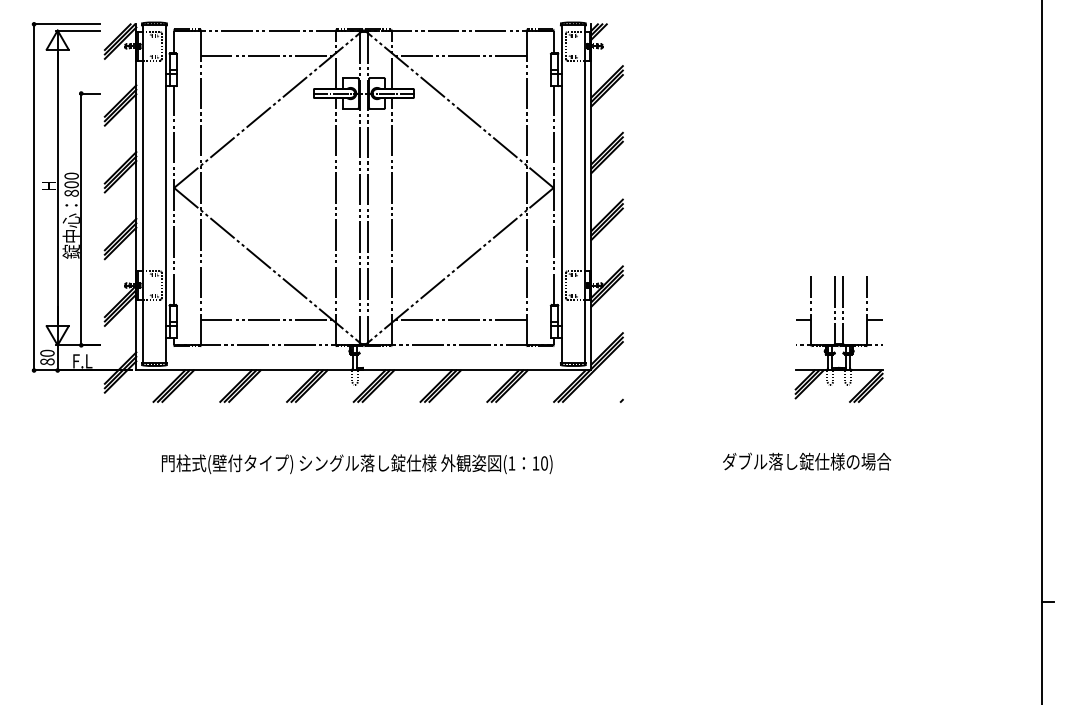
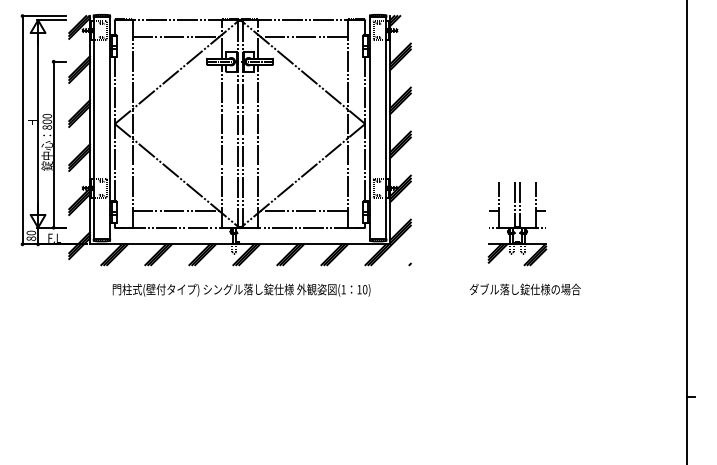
part: (839, 340) -> (517, 224), moved
text: (807, 461) -> (525, 289), moved
text: (356, 463) -> (241, 289), moved

